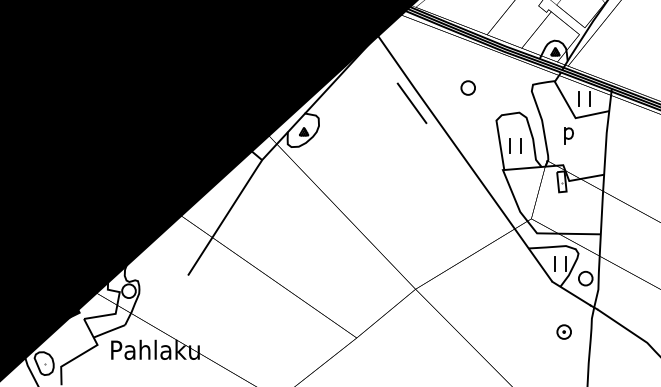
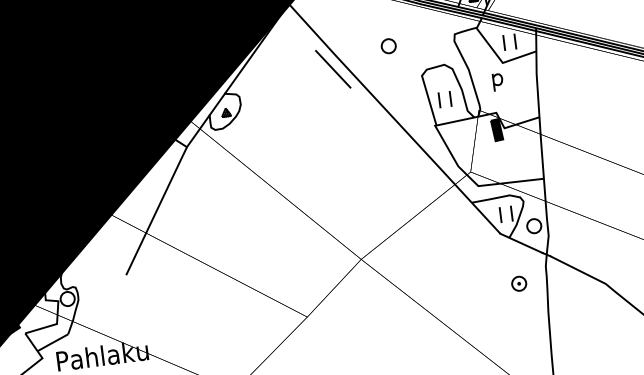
fill: (561, 181) -> (496, 129), added

